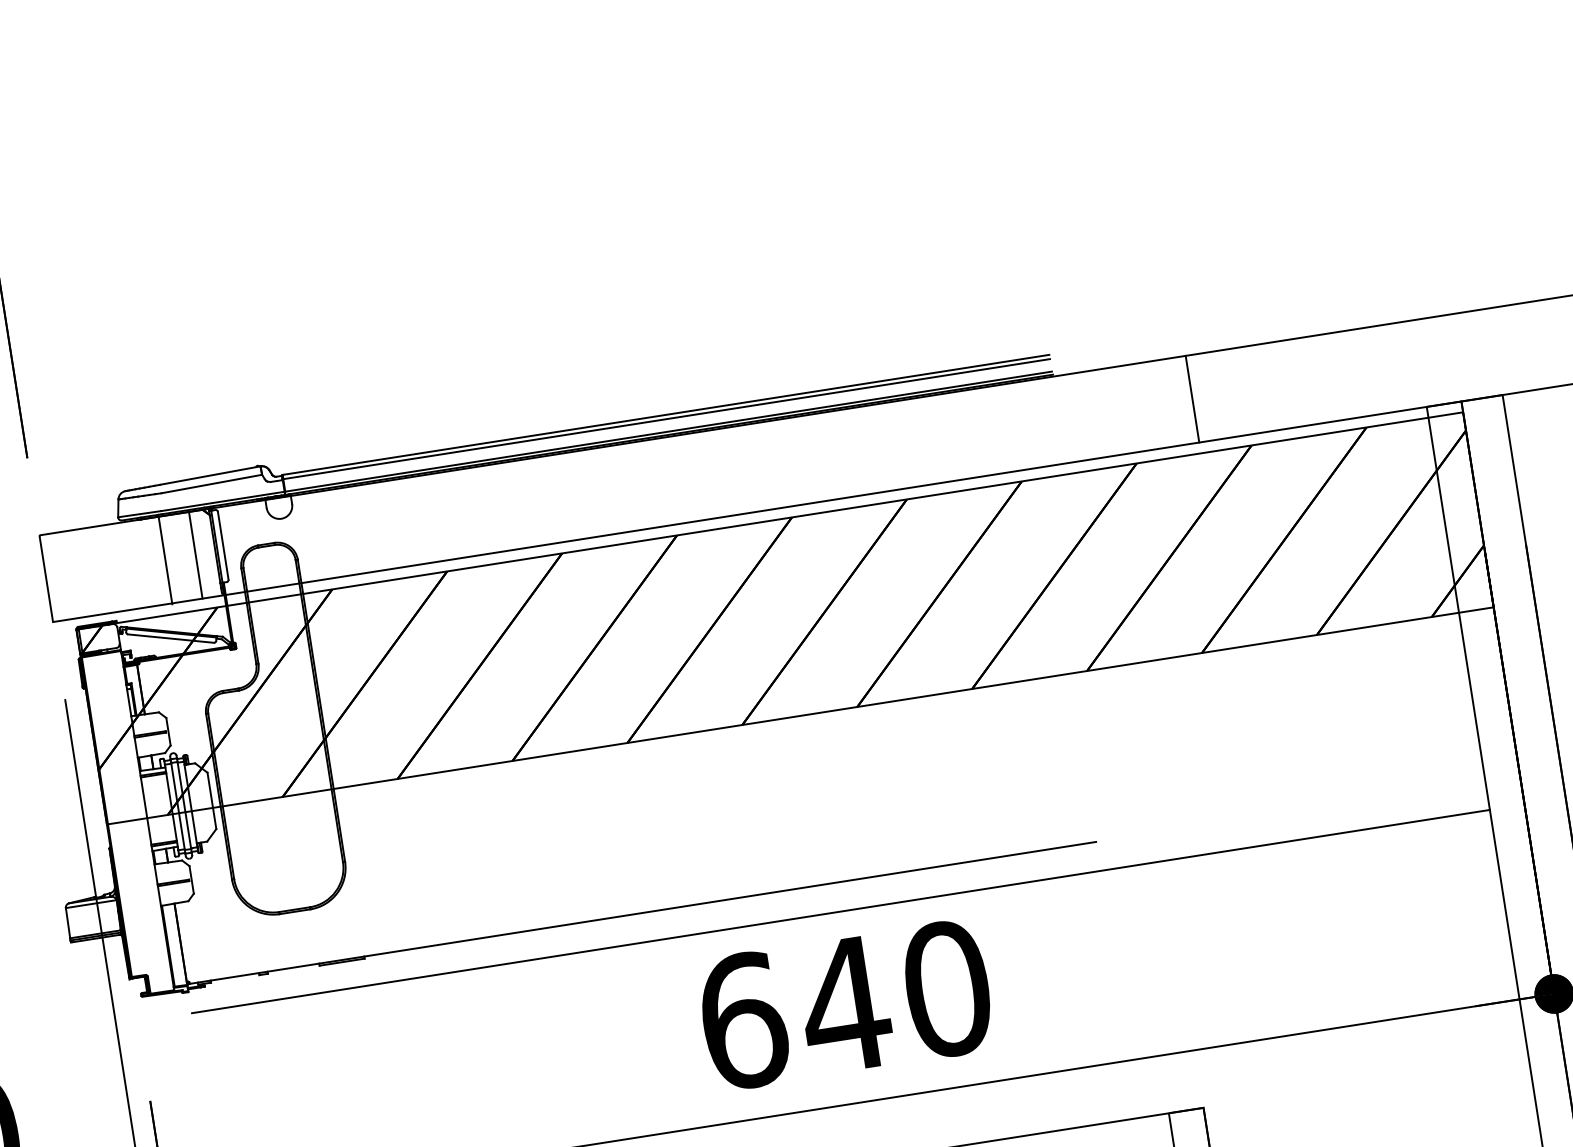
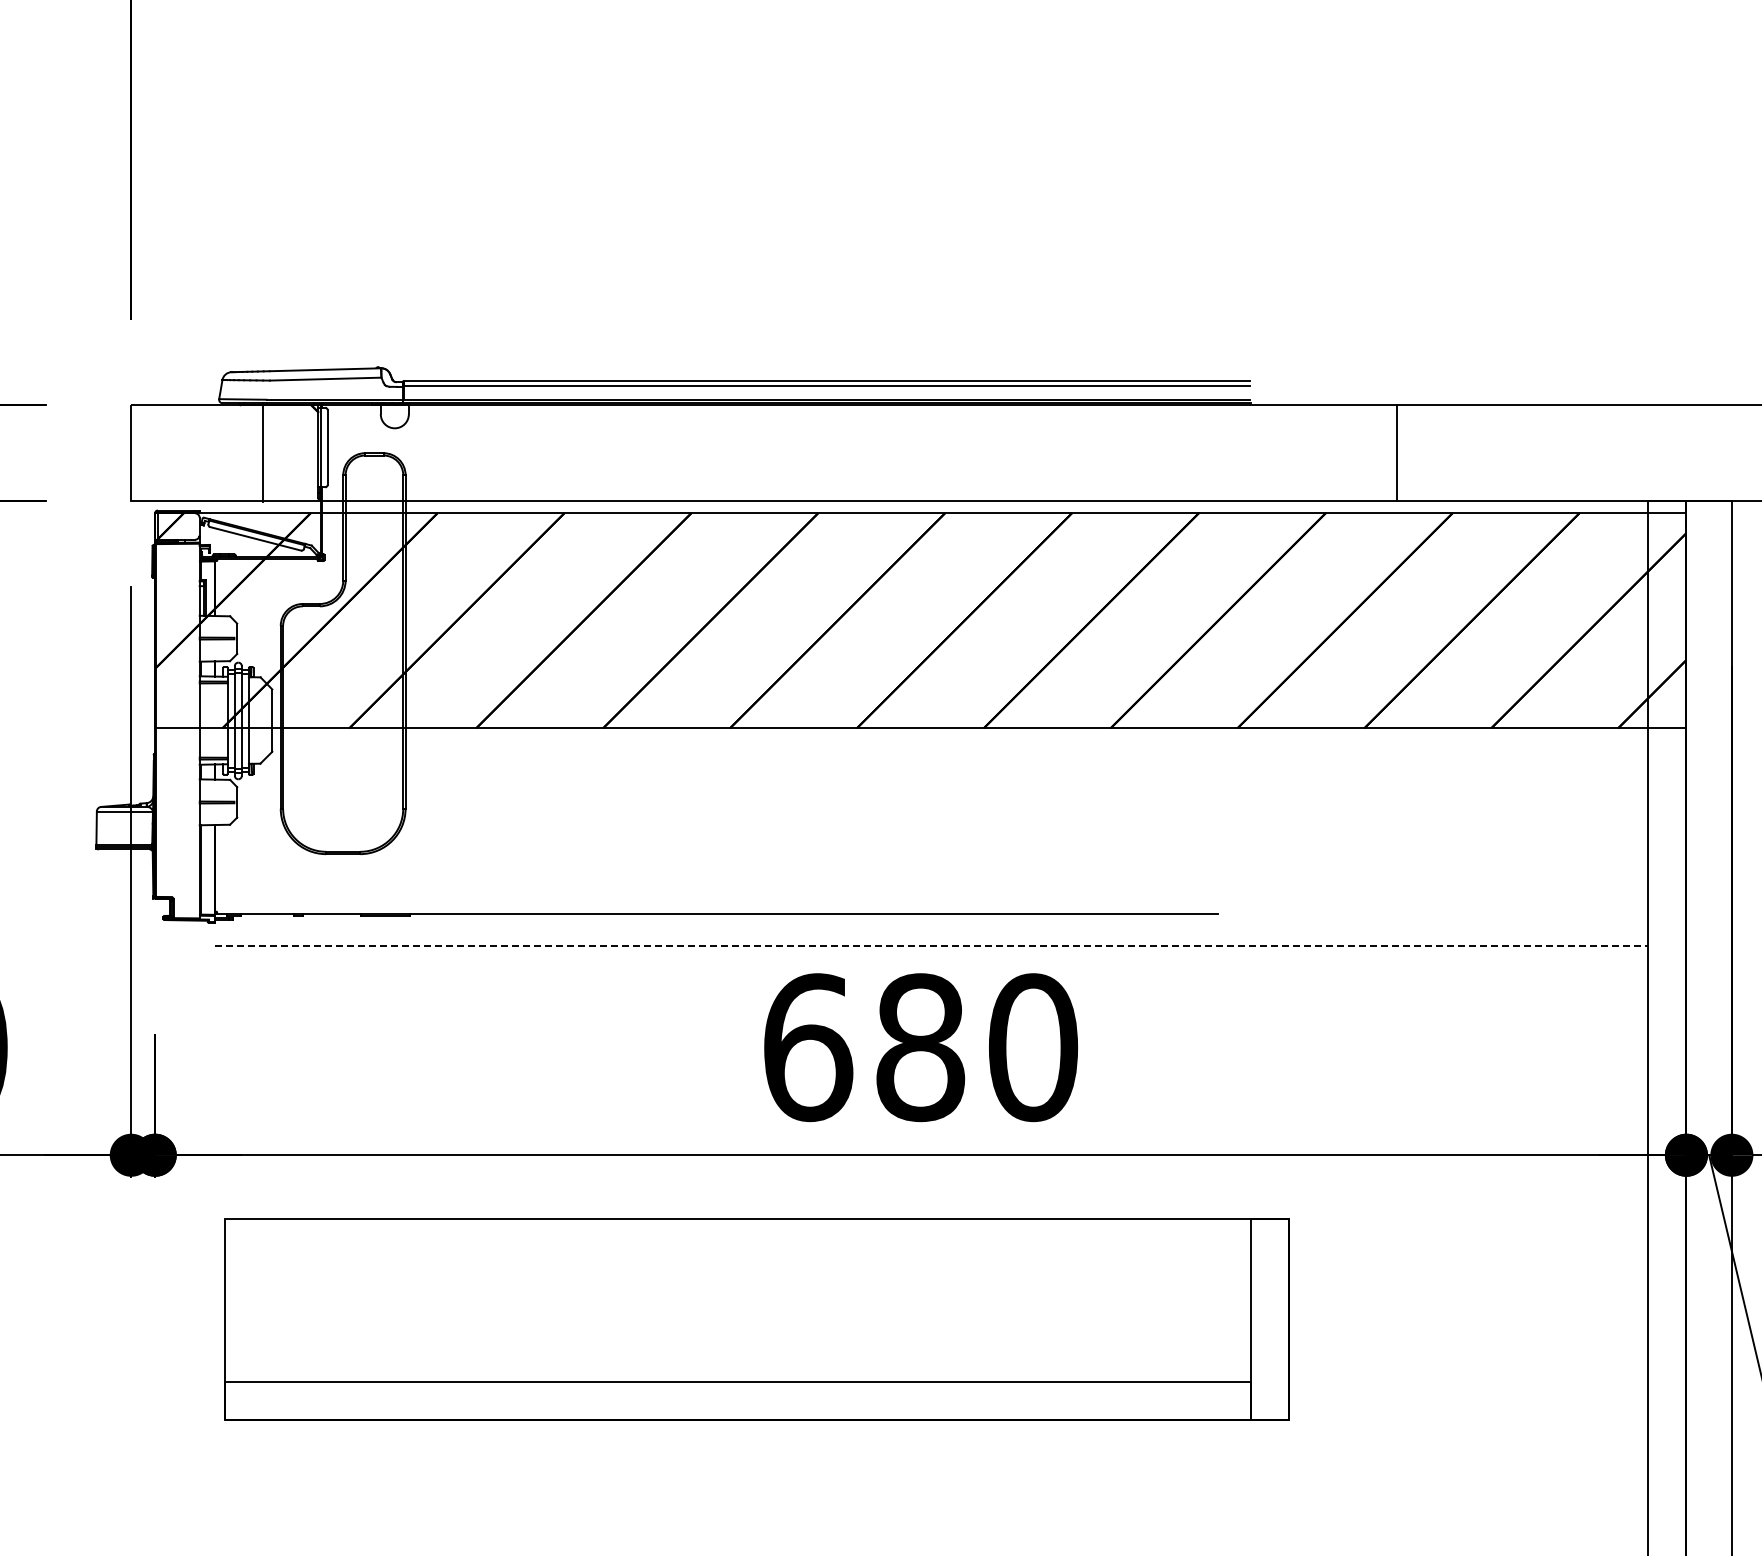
line: (195, 555) -> (296, 453), removed
line: (840, 911) -> (931, 946), solid -> dashed
text: (845, 1004) -> (920, 1047), 640 -> 680

